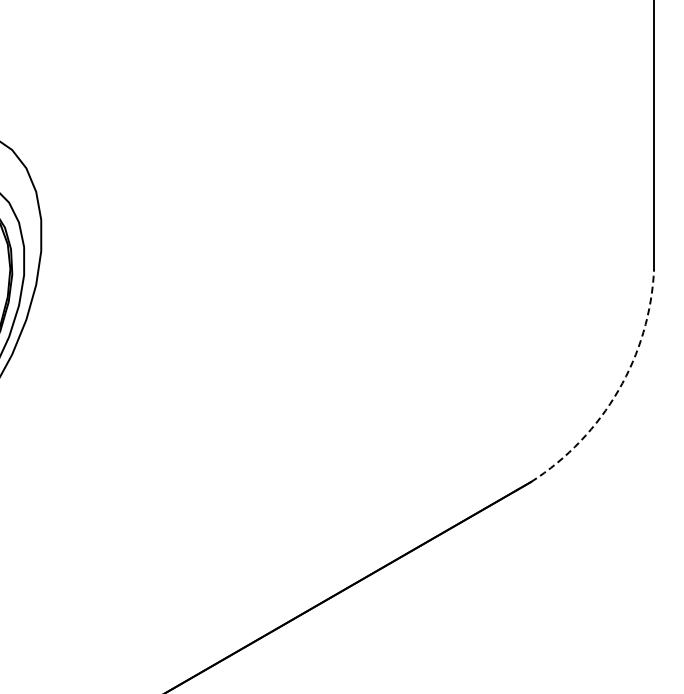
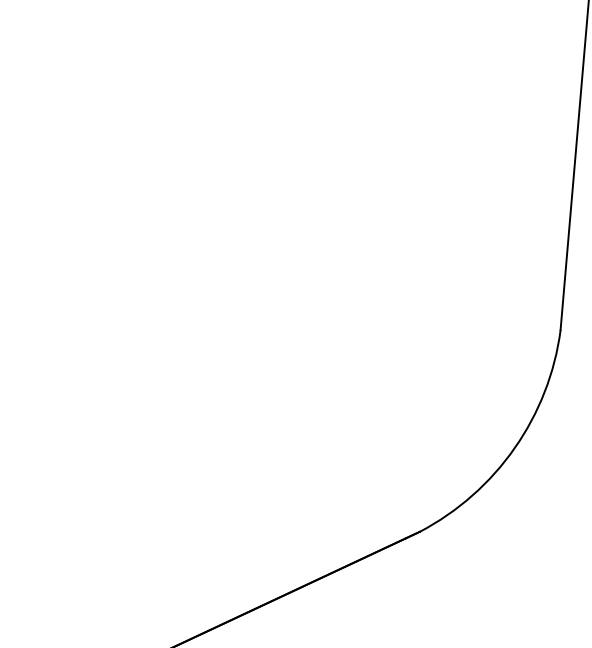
arc: (618, 390) -> (514, 448), dashed -> solid

